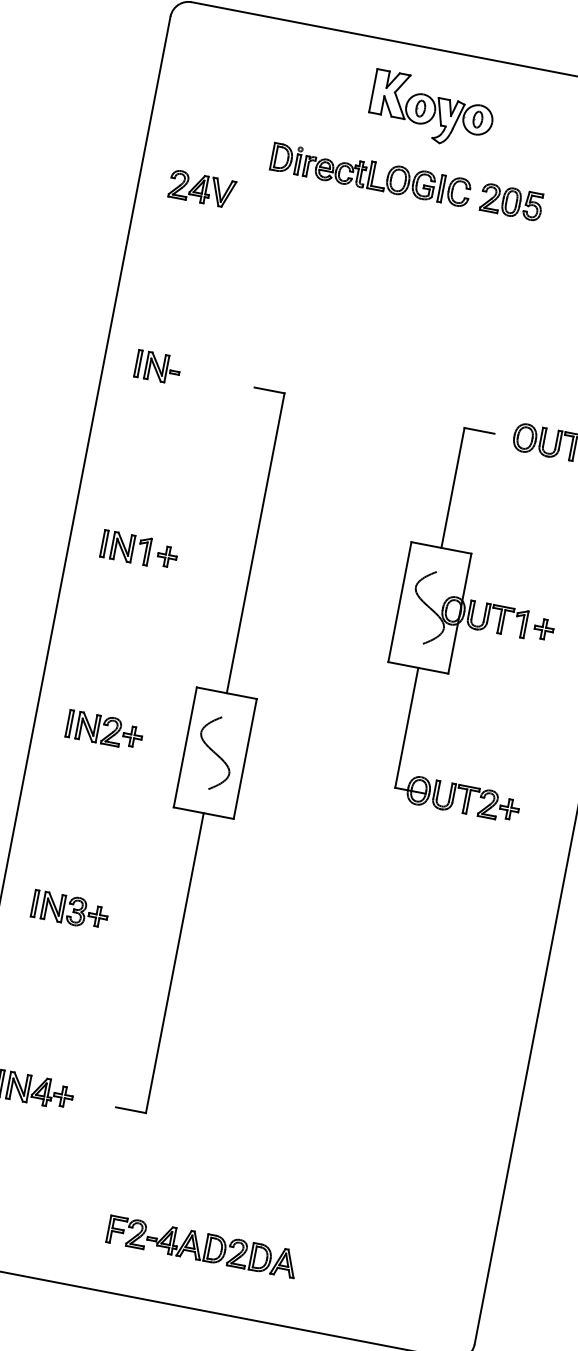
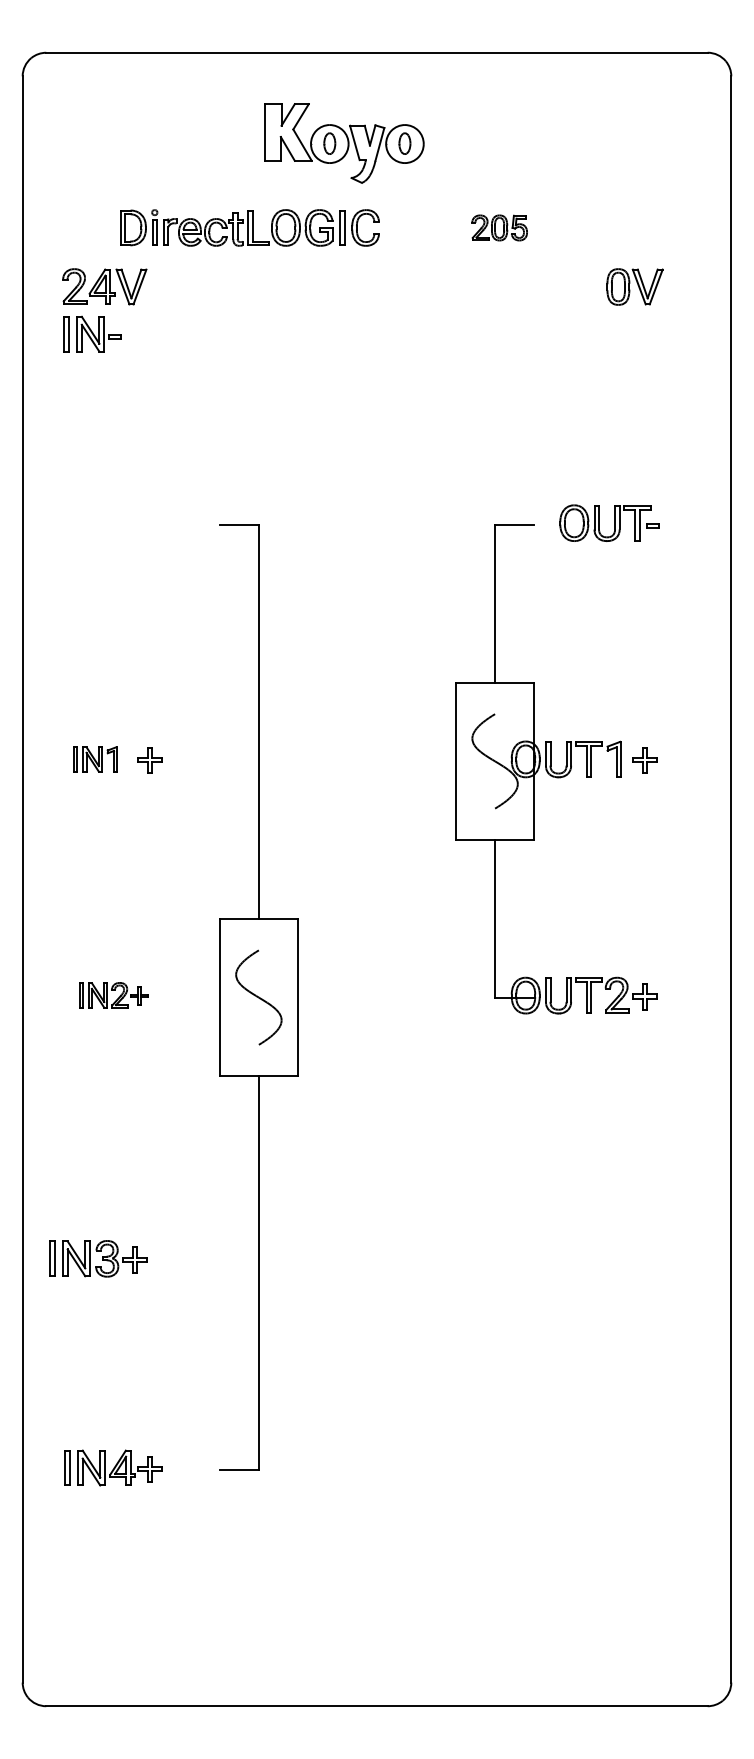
part: (431, 110) -> (344, 143), moved
part: (370, 174) -> (249, 227), moved
part: (511, 201) -> (499, 227), size x0.7
part: (158, 366) -> (92, 333), moved
part: (125, 547) -> (95, 759), size x0.7
part: (104, 729) -> (113, 994), size x0.7
part: (70, 910) -> (98, 1258), moved
part: (202, 1245) -> (362, 1624), removed

